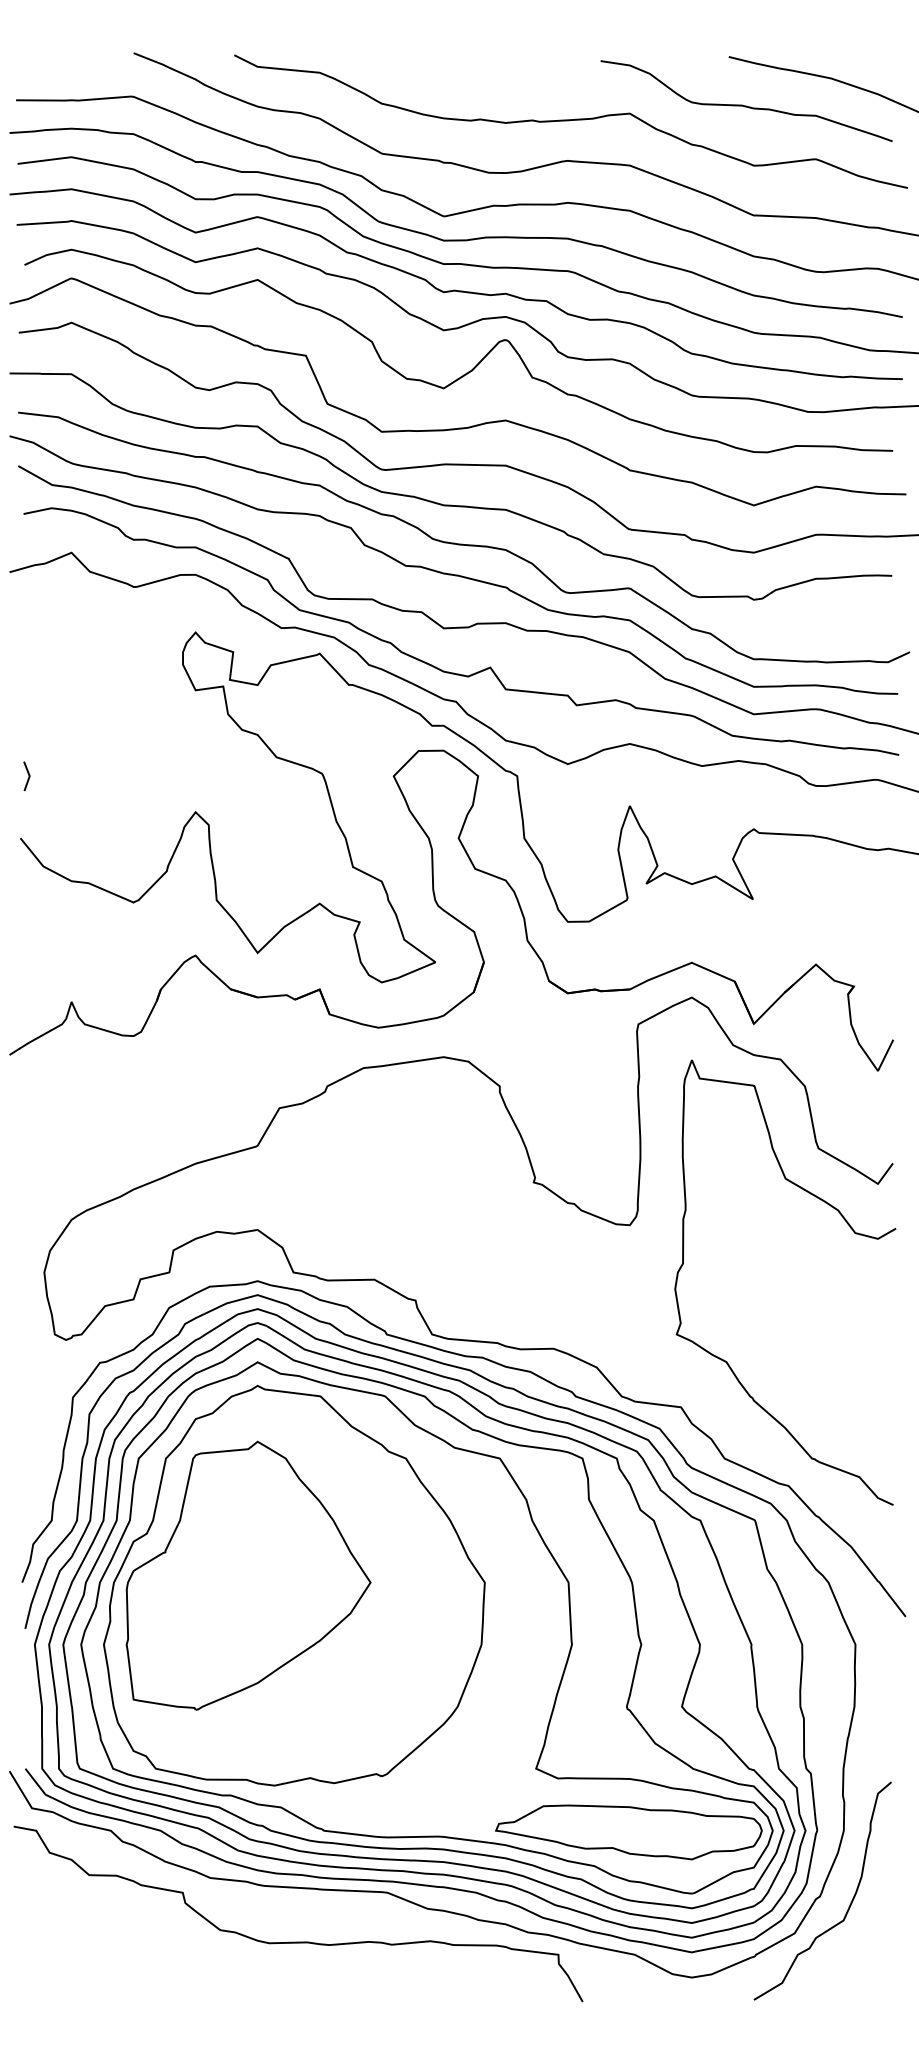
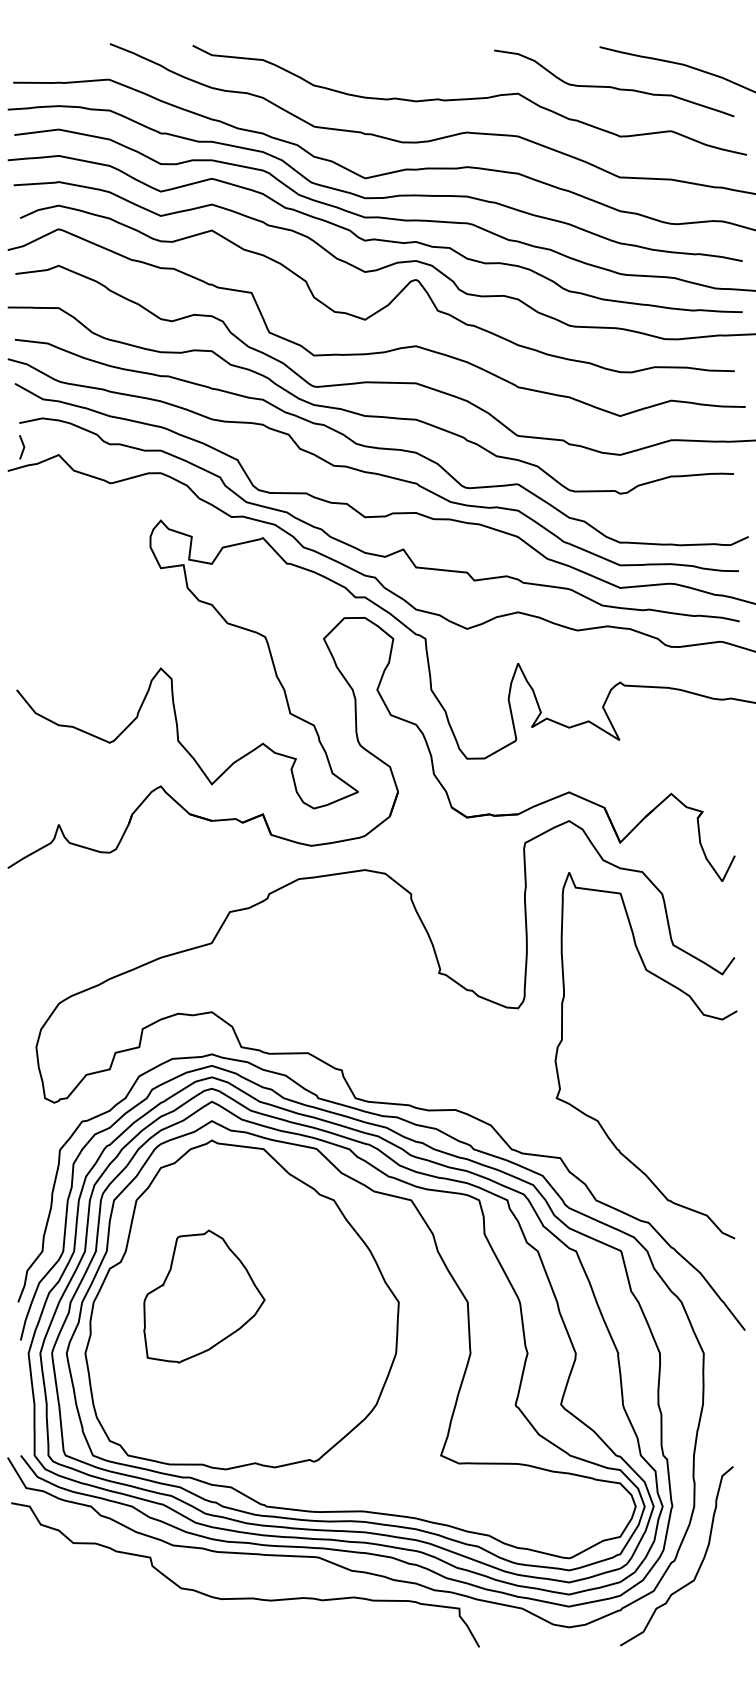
line: (28, 776) -> (23, 447), moved
part: (248, 1575) -> (204, 1296), size x0.6
part: (628, 1832) -> (517, 1507), removed

